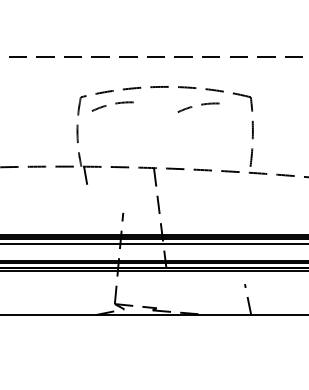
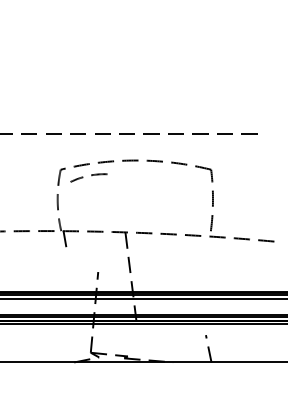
arc: (201, 106) -> (167, 177), removed

